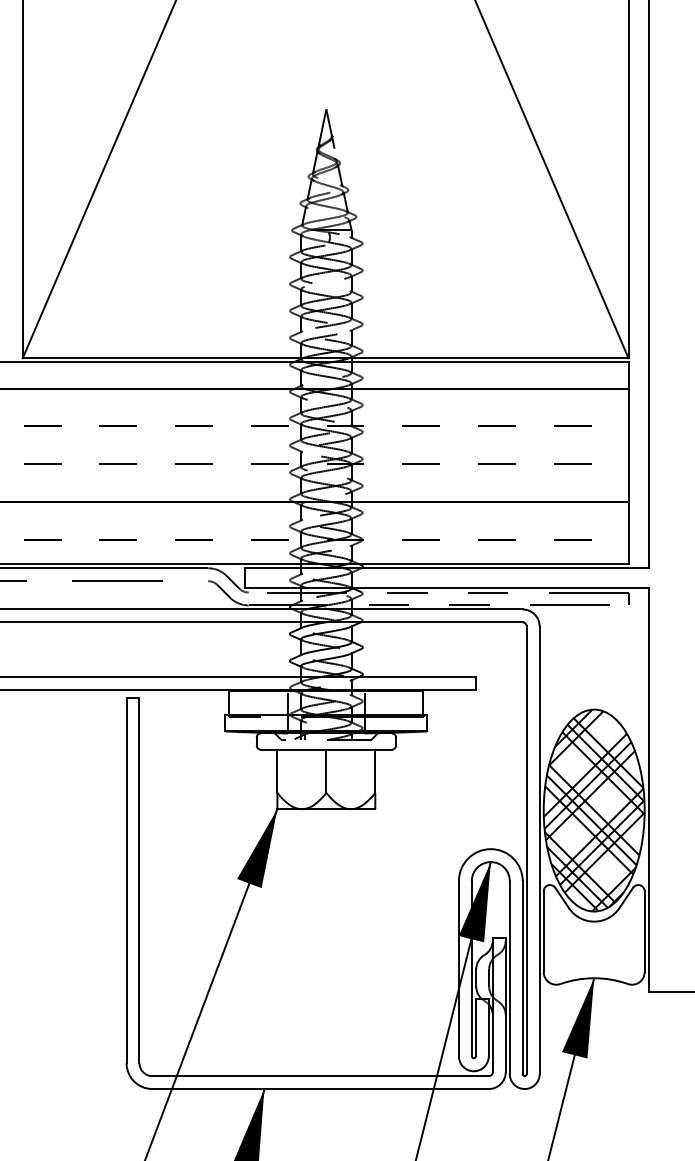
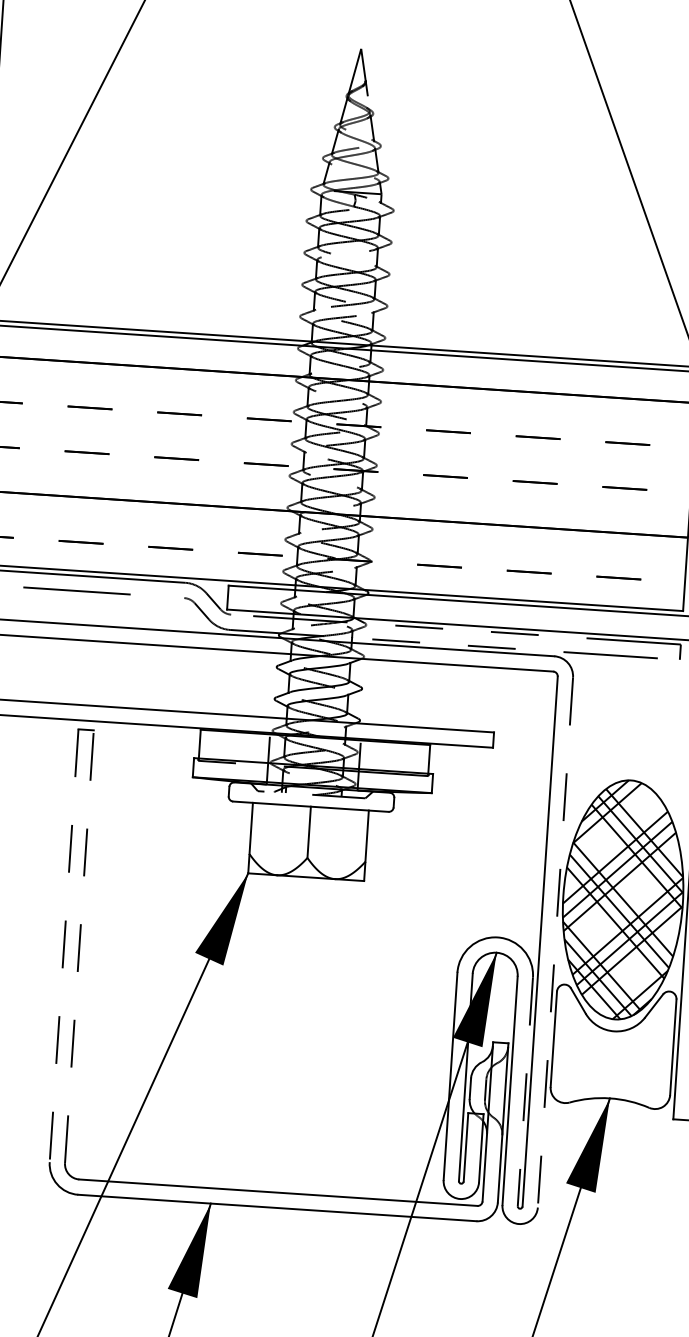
line: (539, 850) -> (555, 942), solid -> dashed
line: (126, 880) -> (64, 945), solid -> dashed
line: (139, 880) -> (79, 946), solid -> dashed
line: (522, 977) -> (525, 1091), solid -> dashed

